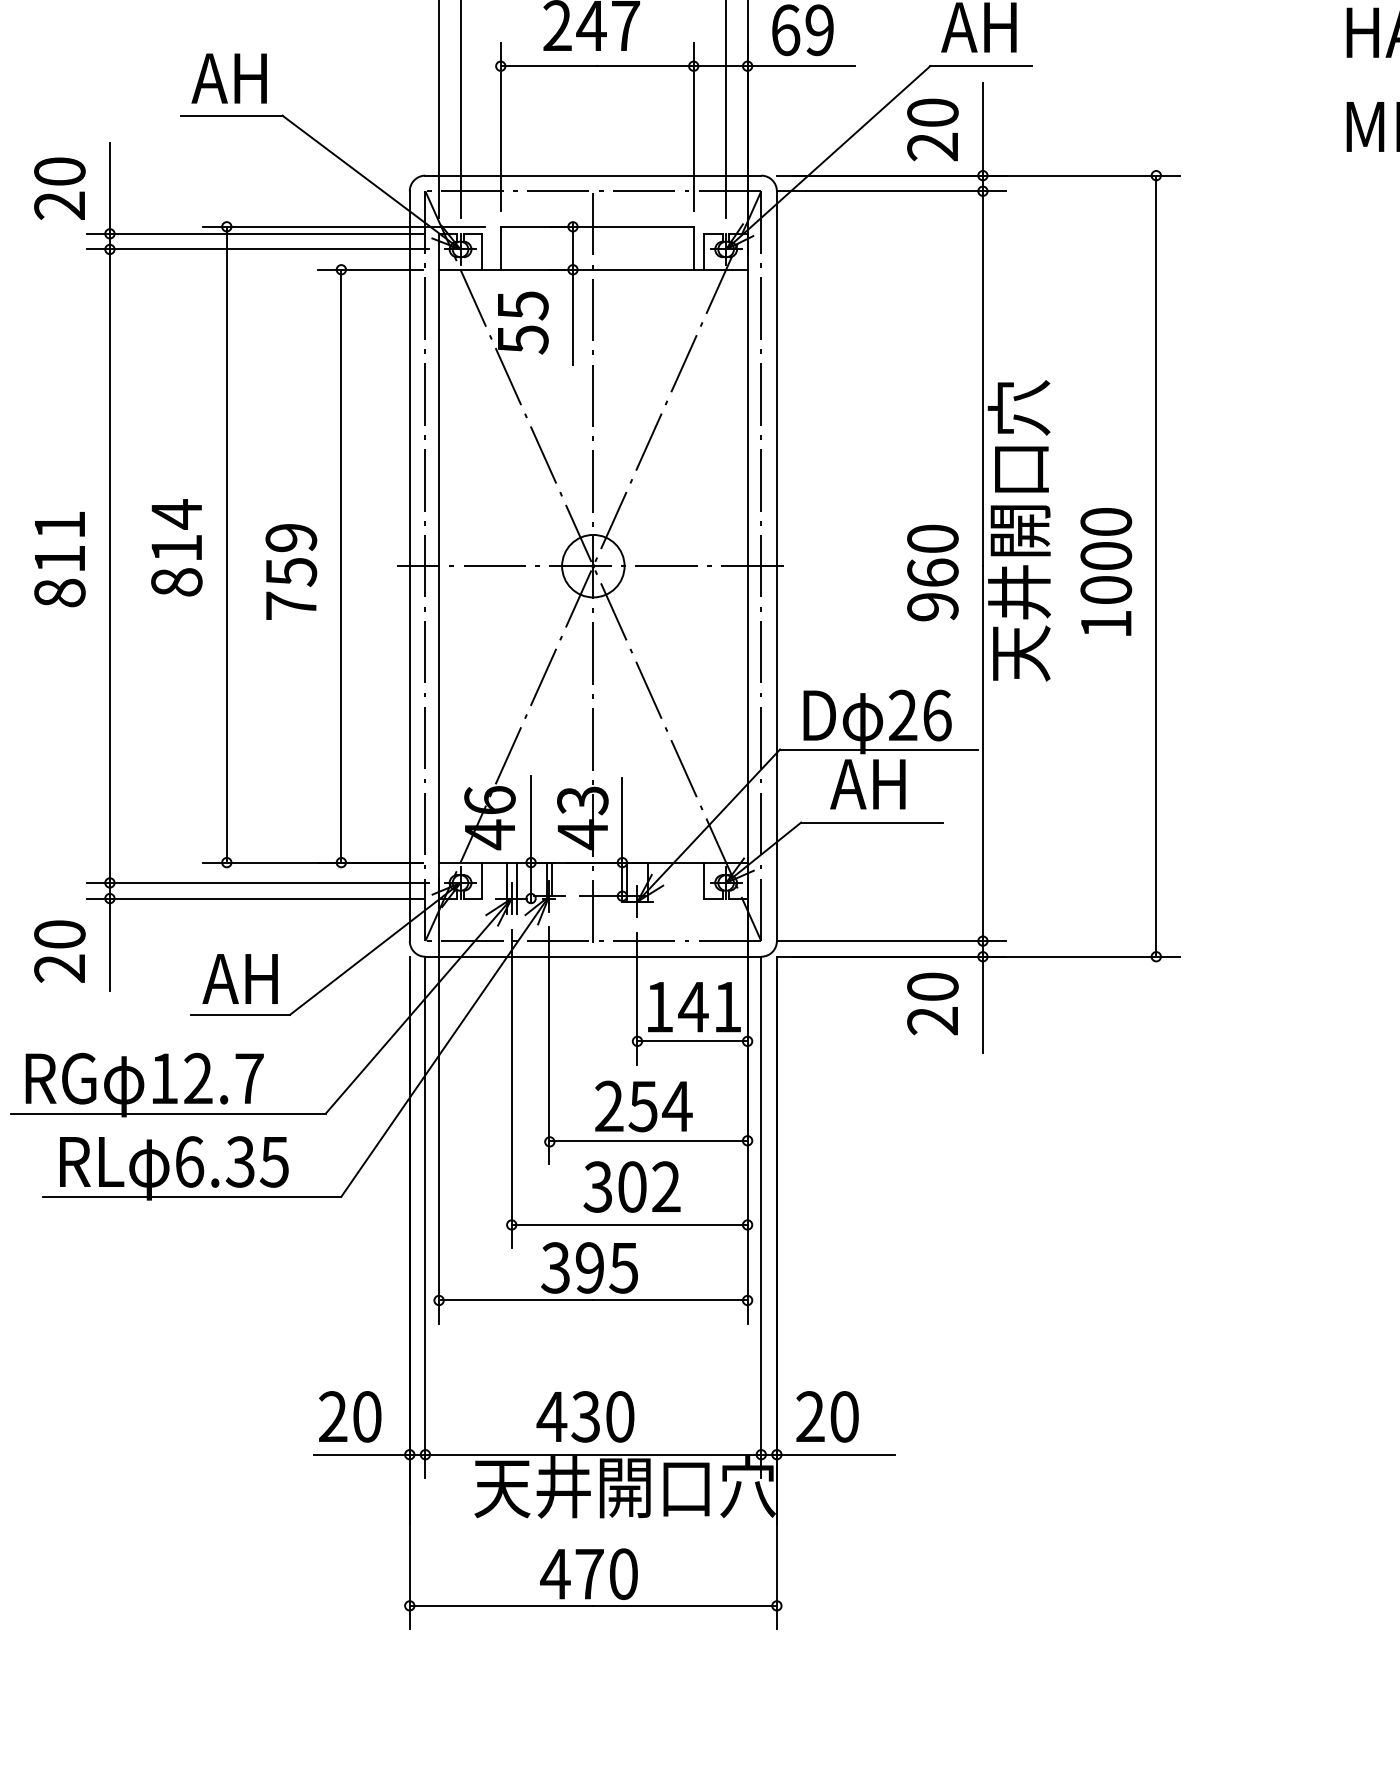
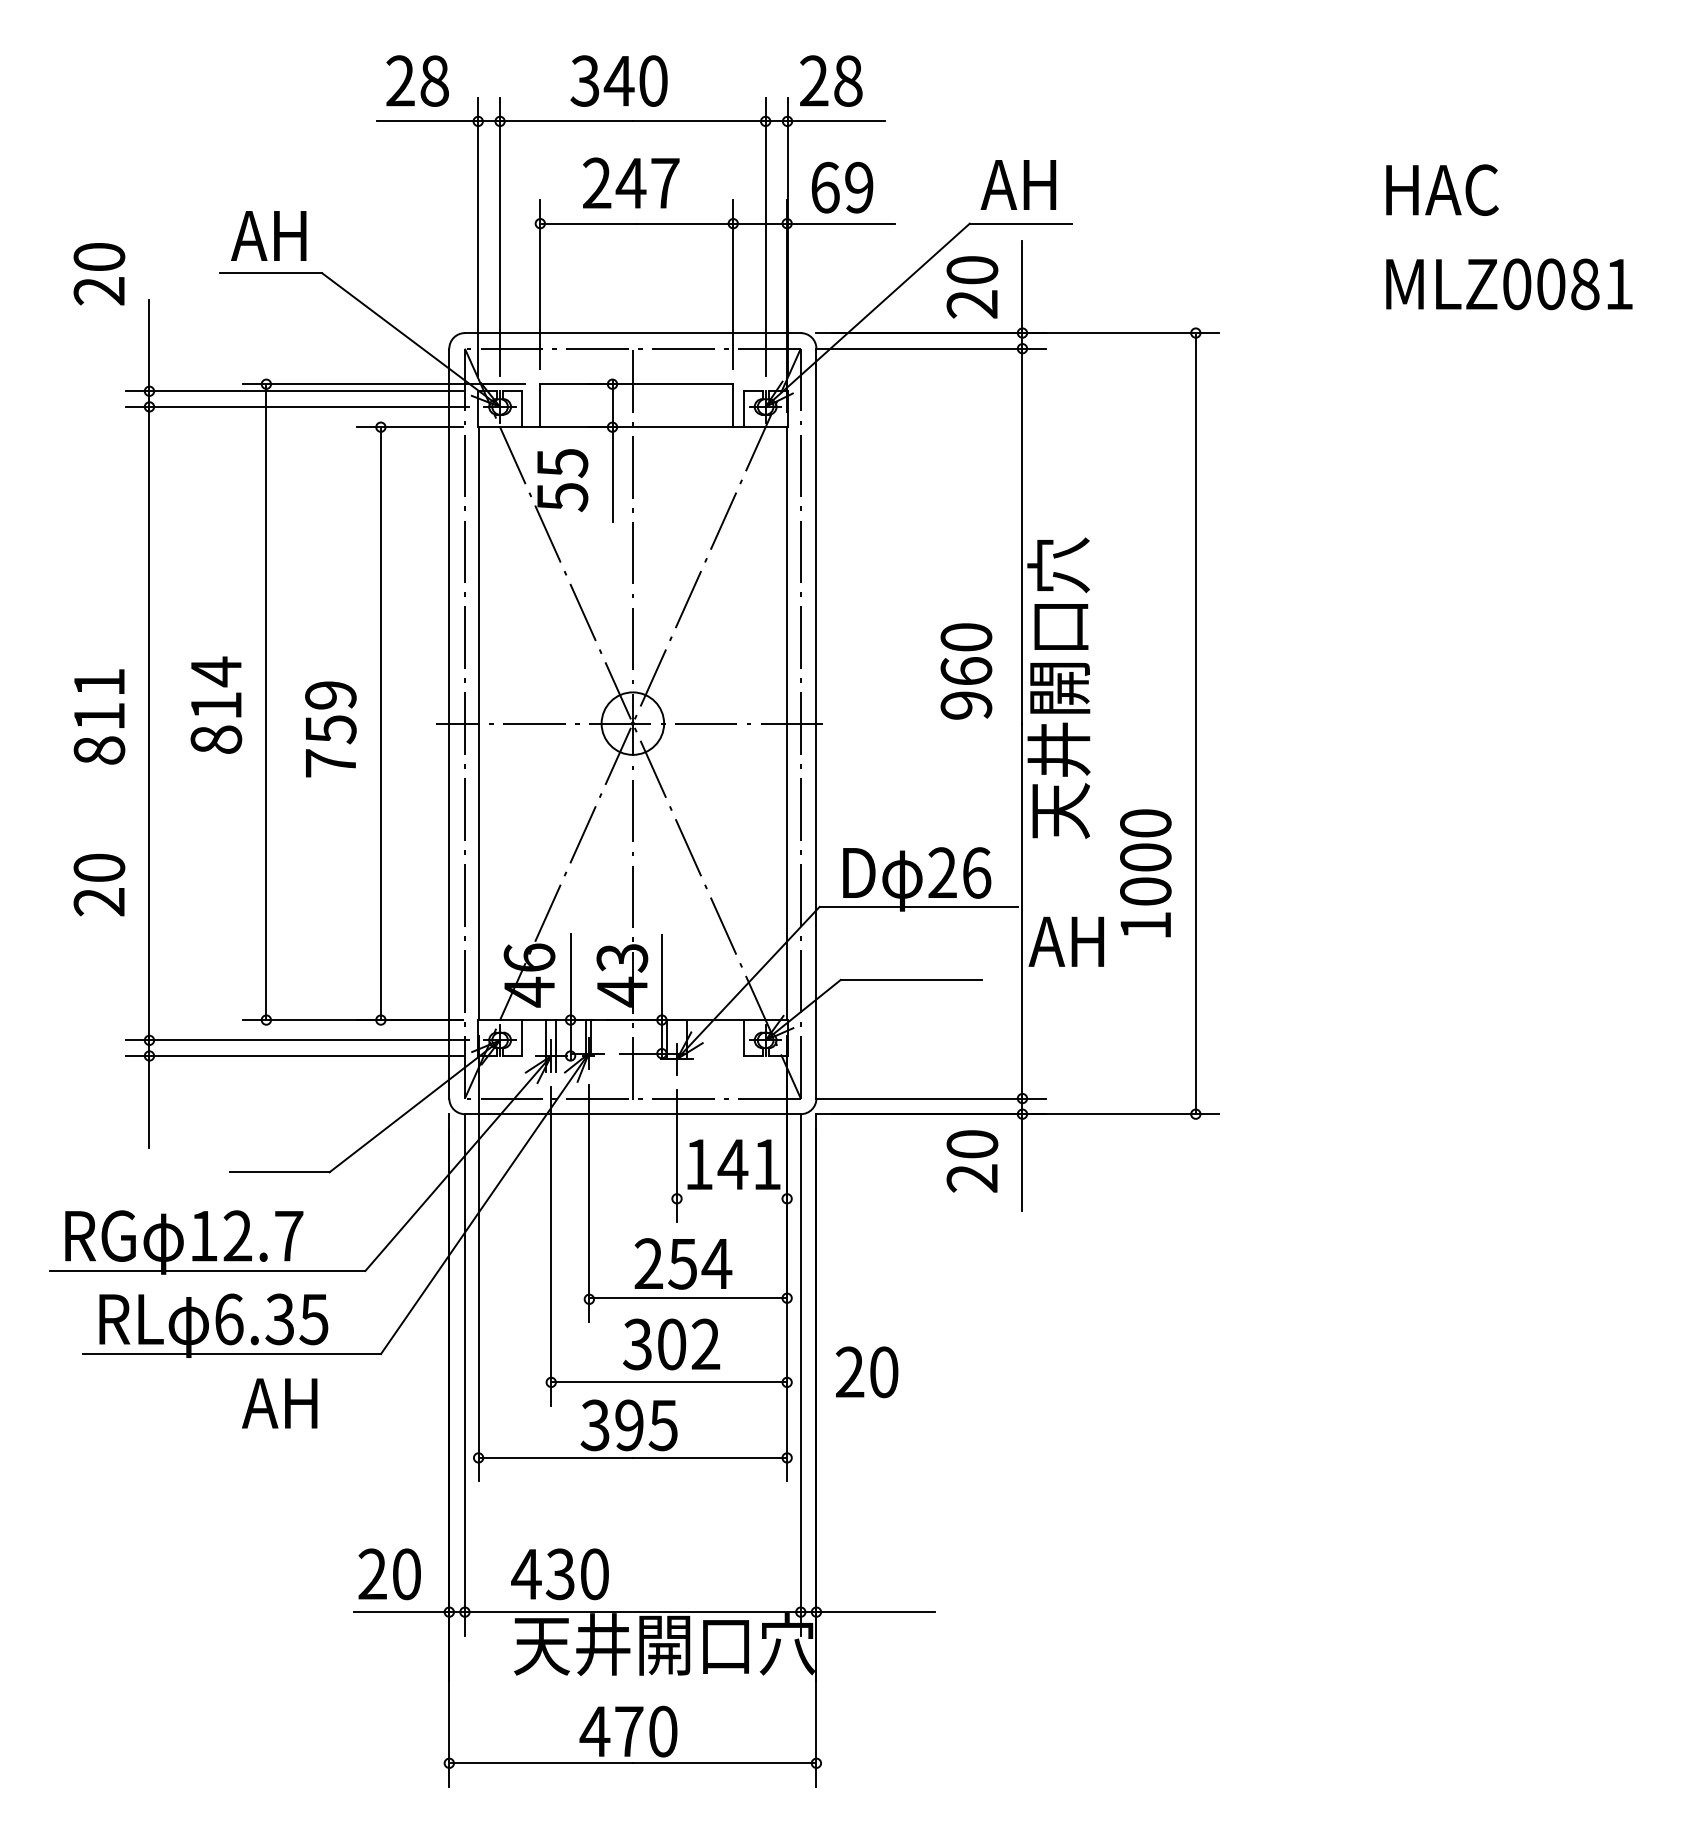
text: (59, 189) -> (99, 274), moved
text: (1105, 572) -> (1145, 873), moved
text: (932, 573) -> (966, 671), moved
text: (866, 784) -> (1065, 941), moved
text: (59, 951) -> (99, 884), moved
text: (239, 979) -> (279, 1403), moved
line: (692, 1041) -> (732, 1198), removed
text: (584, 1417) -> (559, 1574), moved
text: (827, 1417) -> (867, 1372), moved

